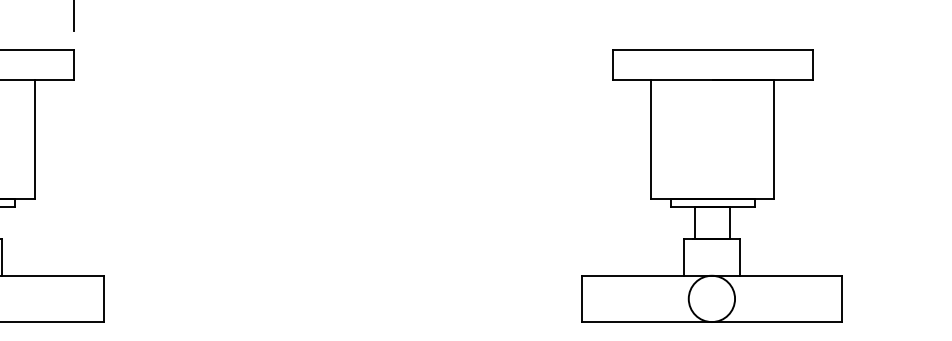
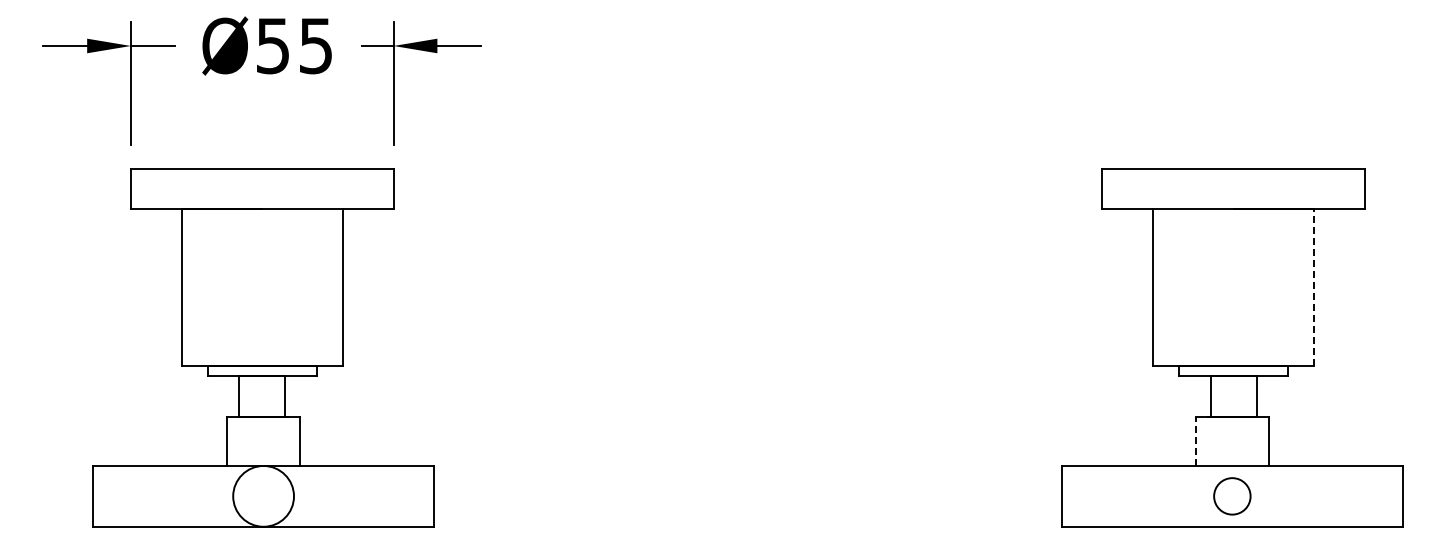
line: (774, 139) -> (1314, 286), solid -> dashed
line: (683, 257) -> (1195, 441), solid -> dashed
circle: (711, 298) -> (1231, 495), size x0.6

